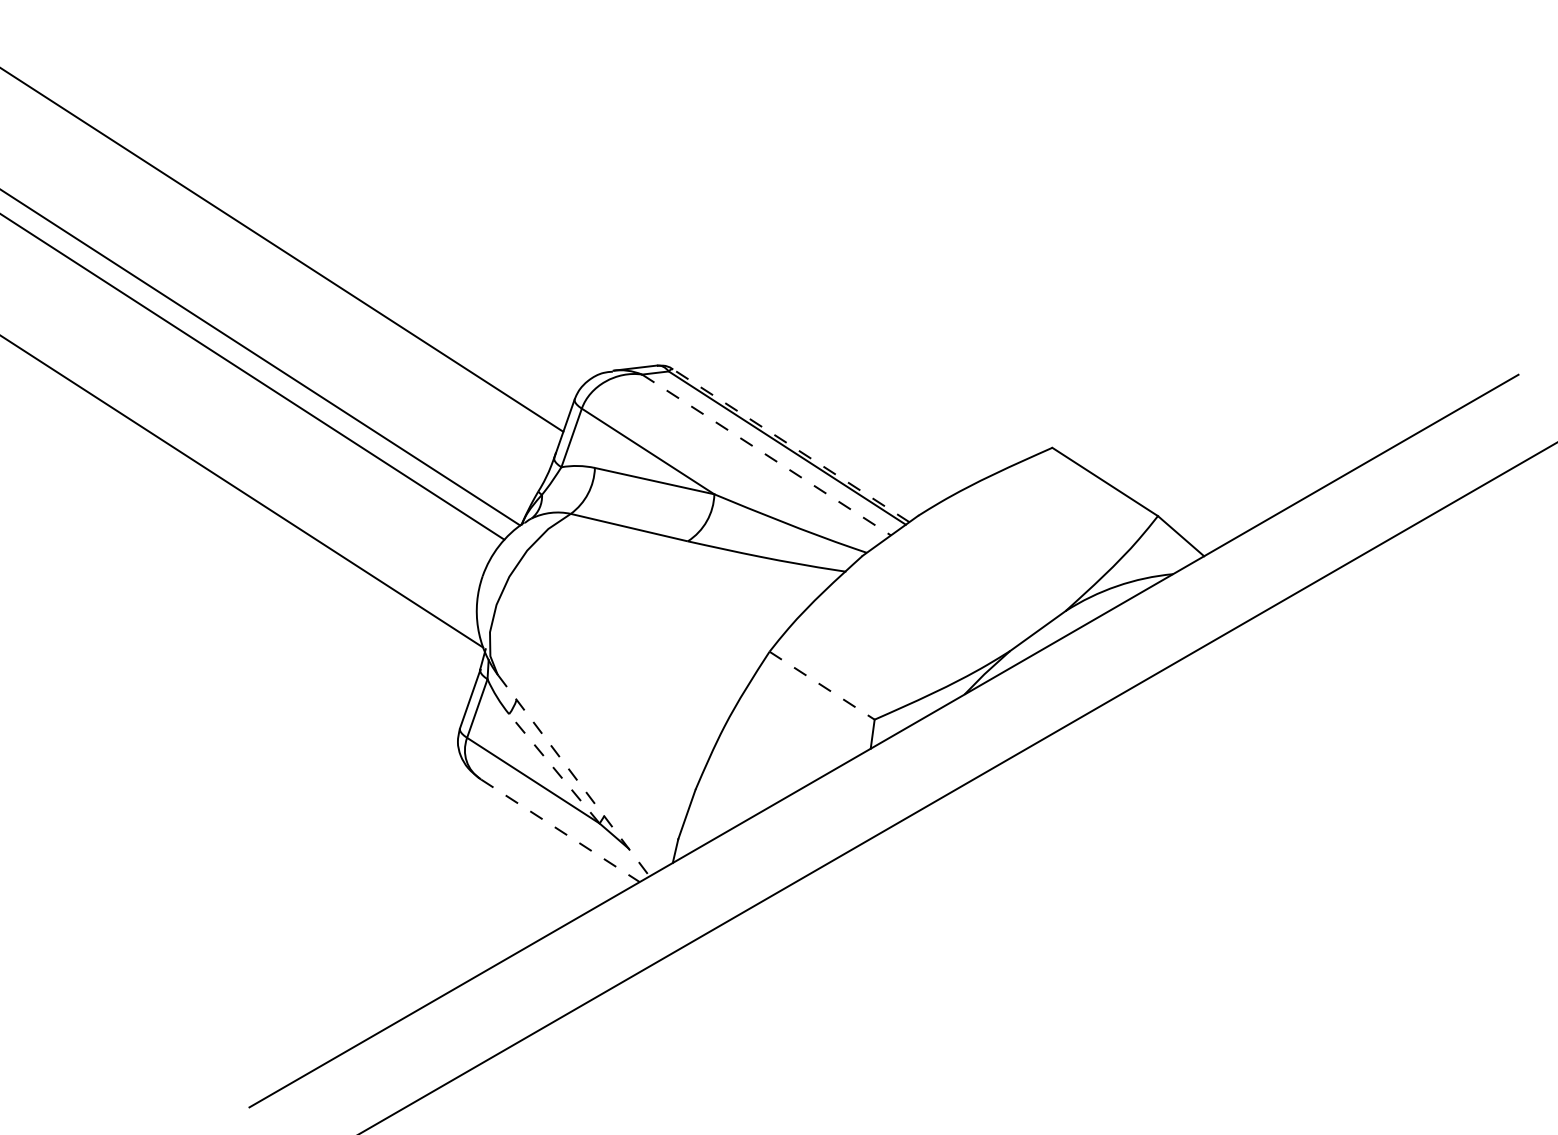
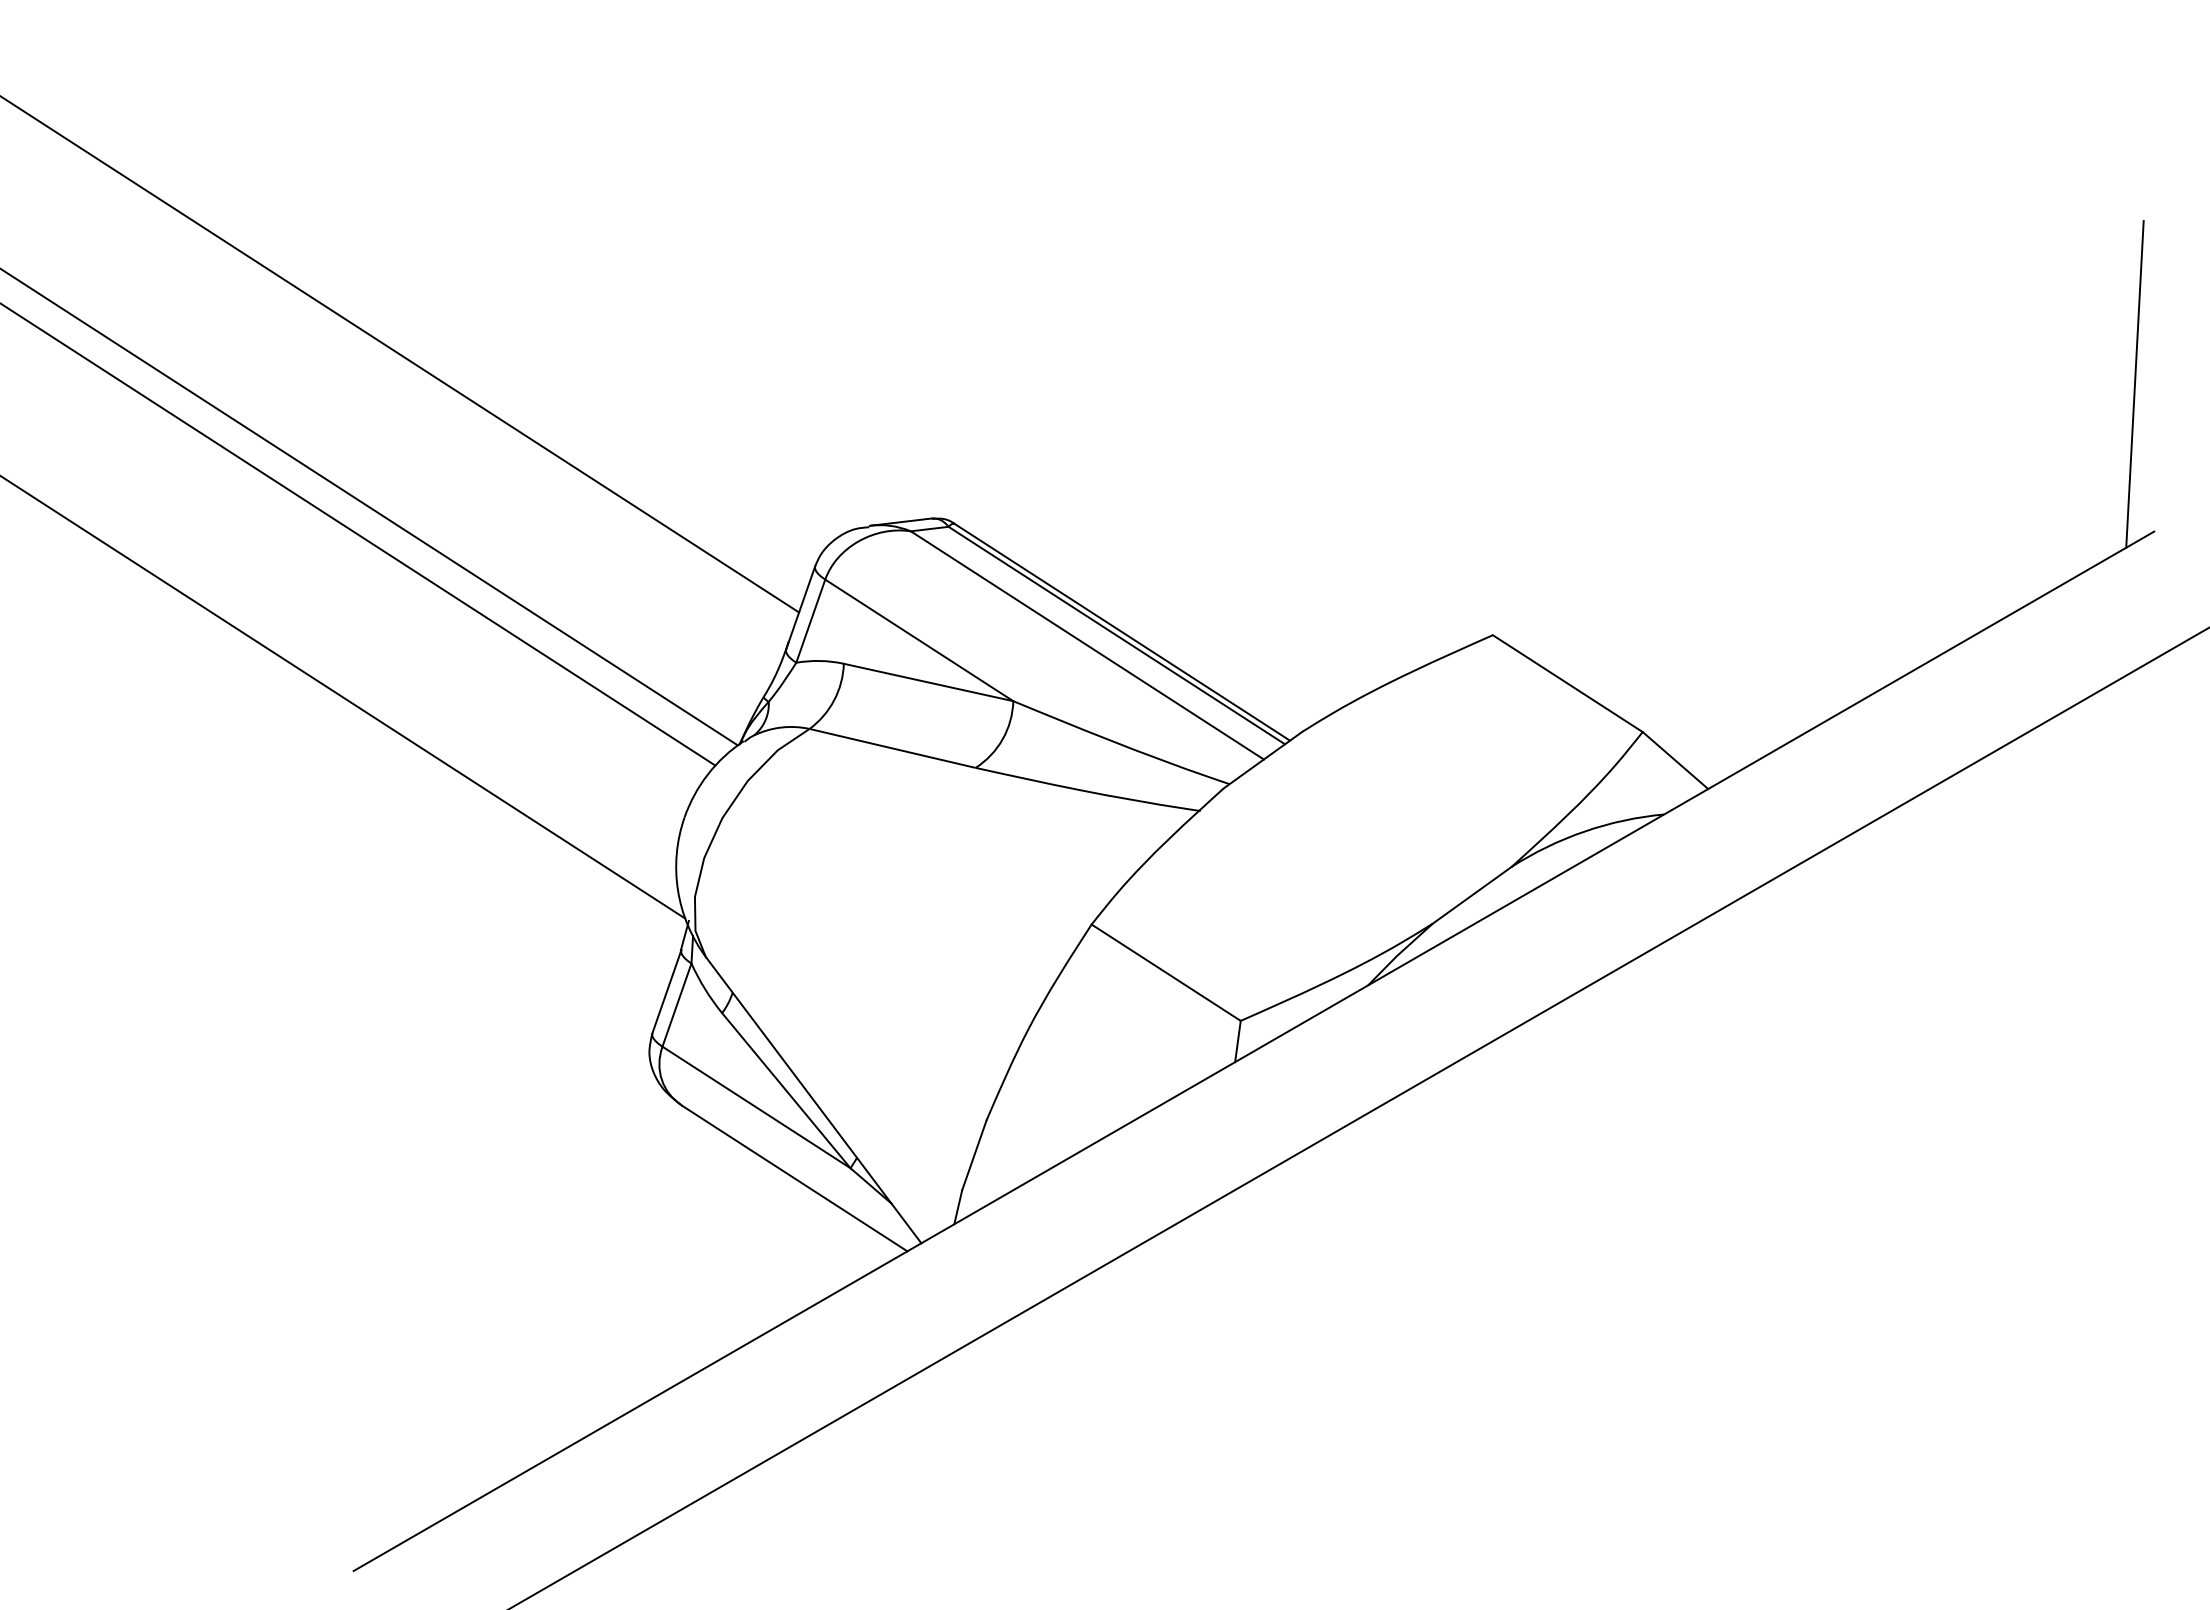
line: (1504, 270) -> (2134, 383), added
line: (791, 445) -> (1122, 632), dashed -> solid
line: (766, 455) -> (1087, 645), dashed -> solid
line: (822, 685) -> (1166, 972), dashed -> solid
line: (554, 768) -> (786, 1090), dashed -> solid
line: (573, 775) -> (813, 1100), dashed -> solid
line: (560, 830) -> (794, 1178), dashed -> solid

